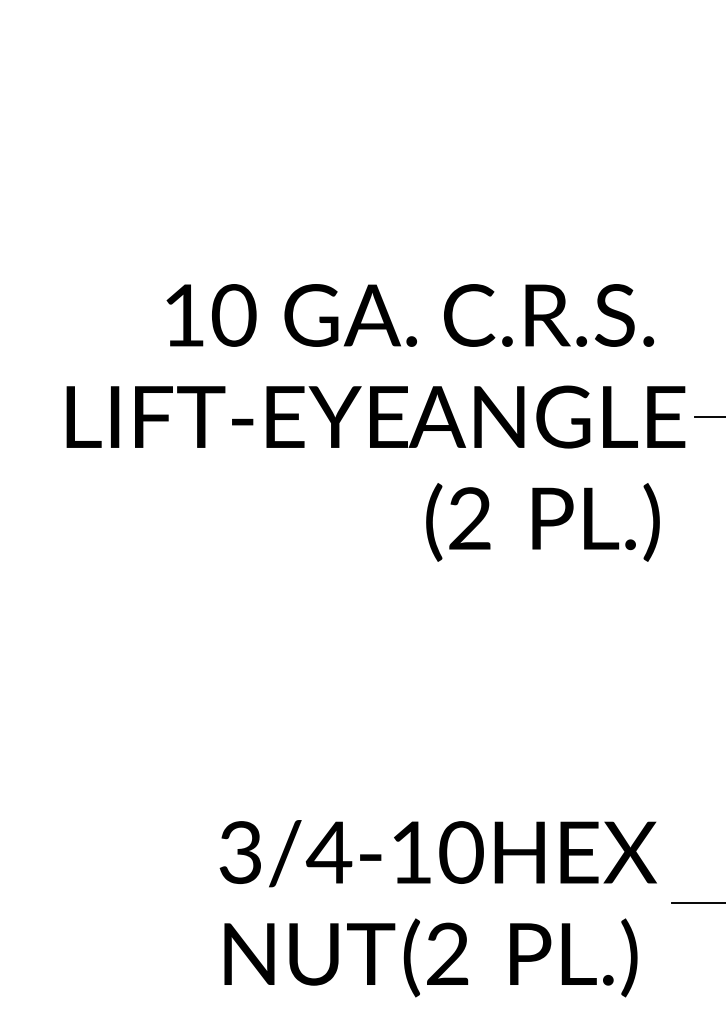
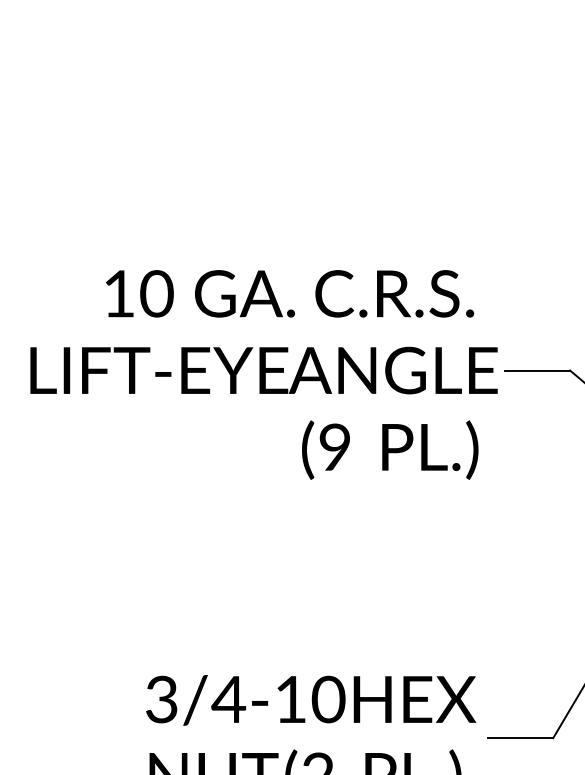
text: (469, 517) -> (334, 446), (2 -> (9

